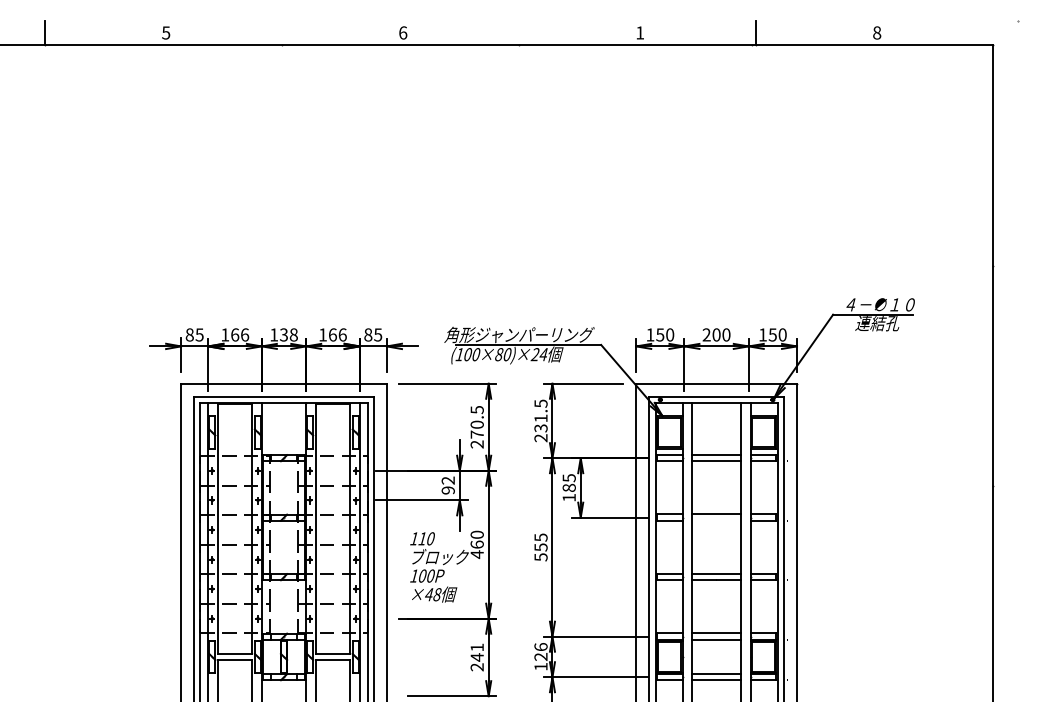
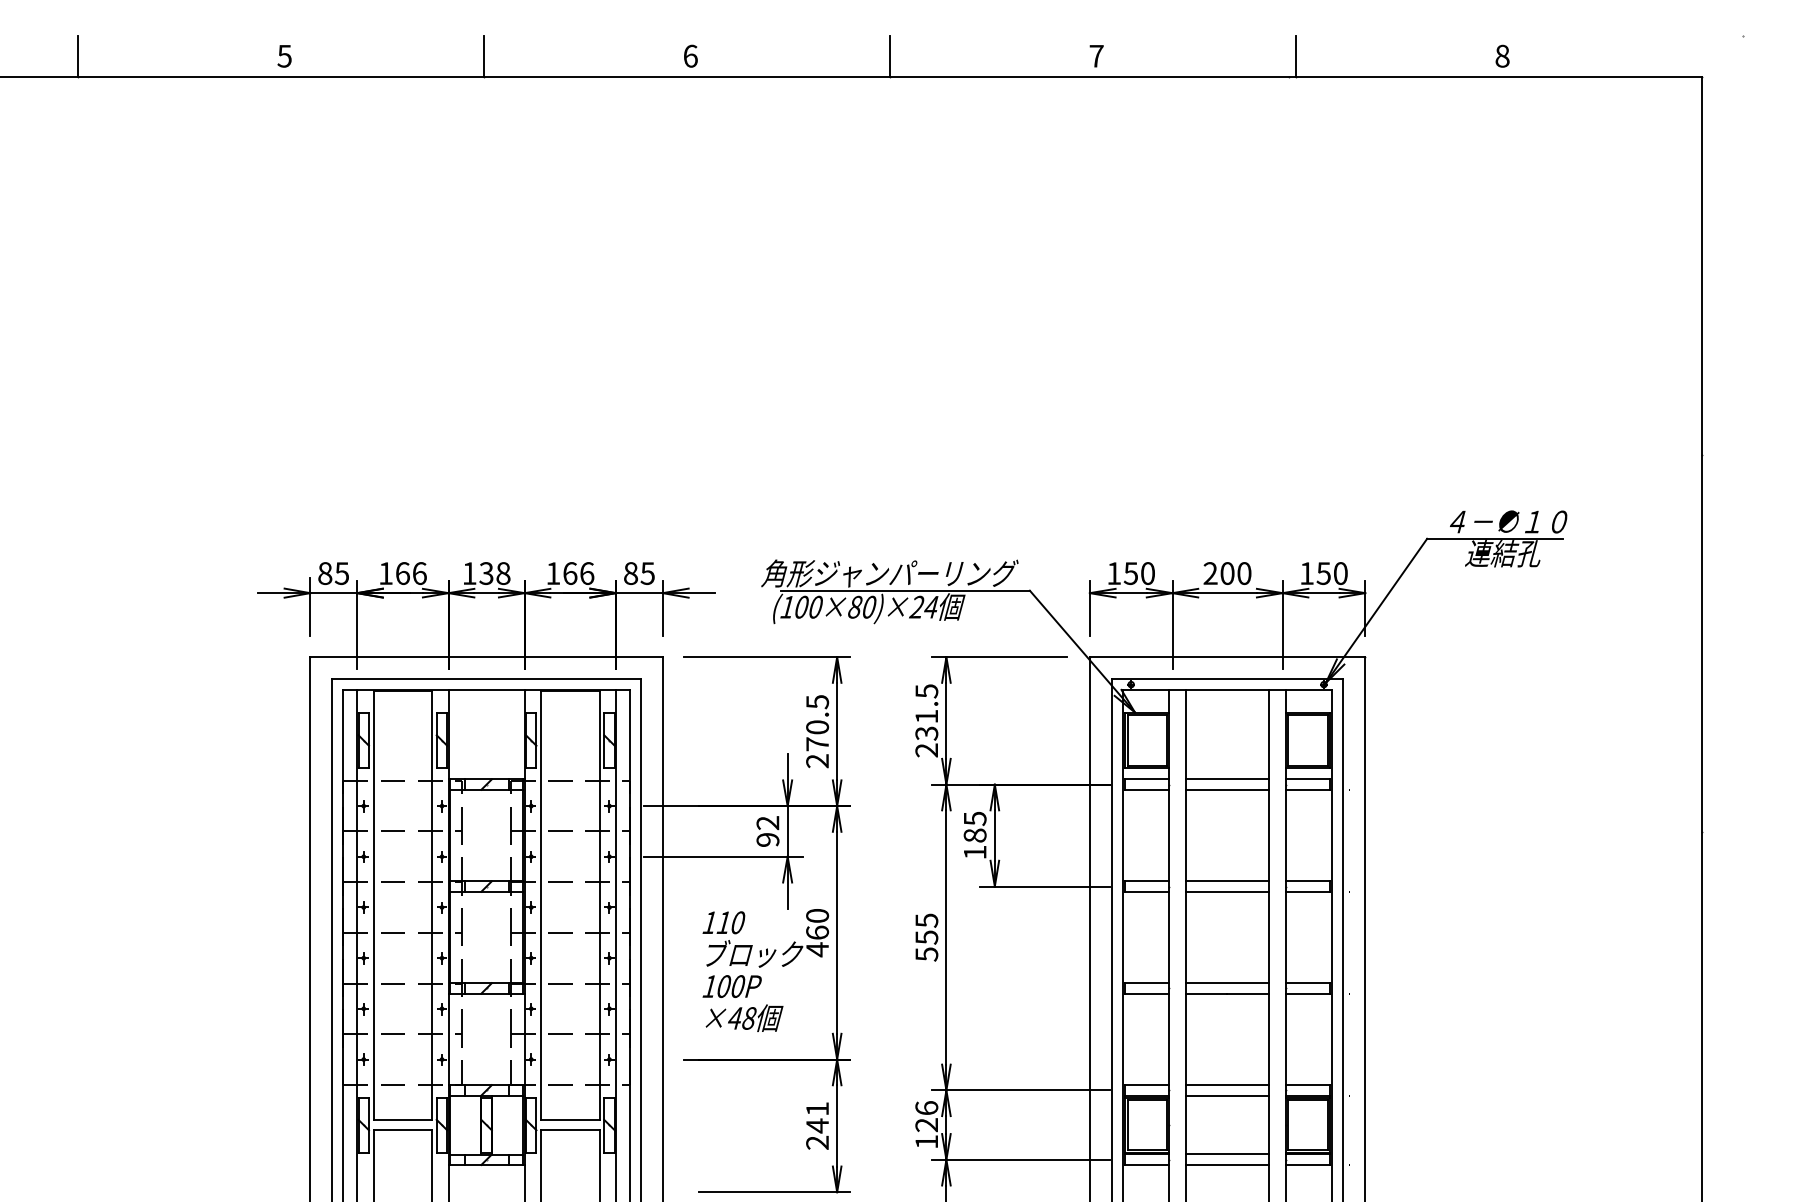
text: (640, 32) -> (1097, 55), 1 -> 7
line: (282, 33) -> (483, 57), added
line: (519, 33) -> (889, 57), added
line: (716, 520) -> (1227, 891), added

